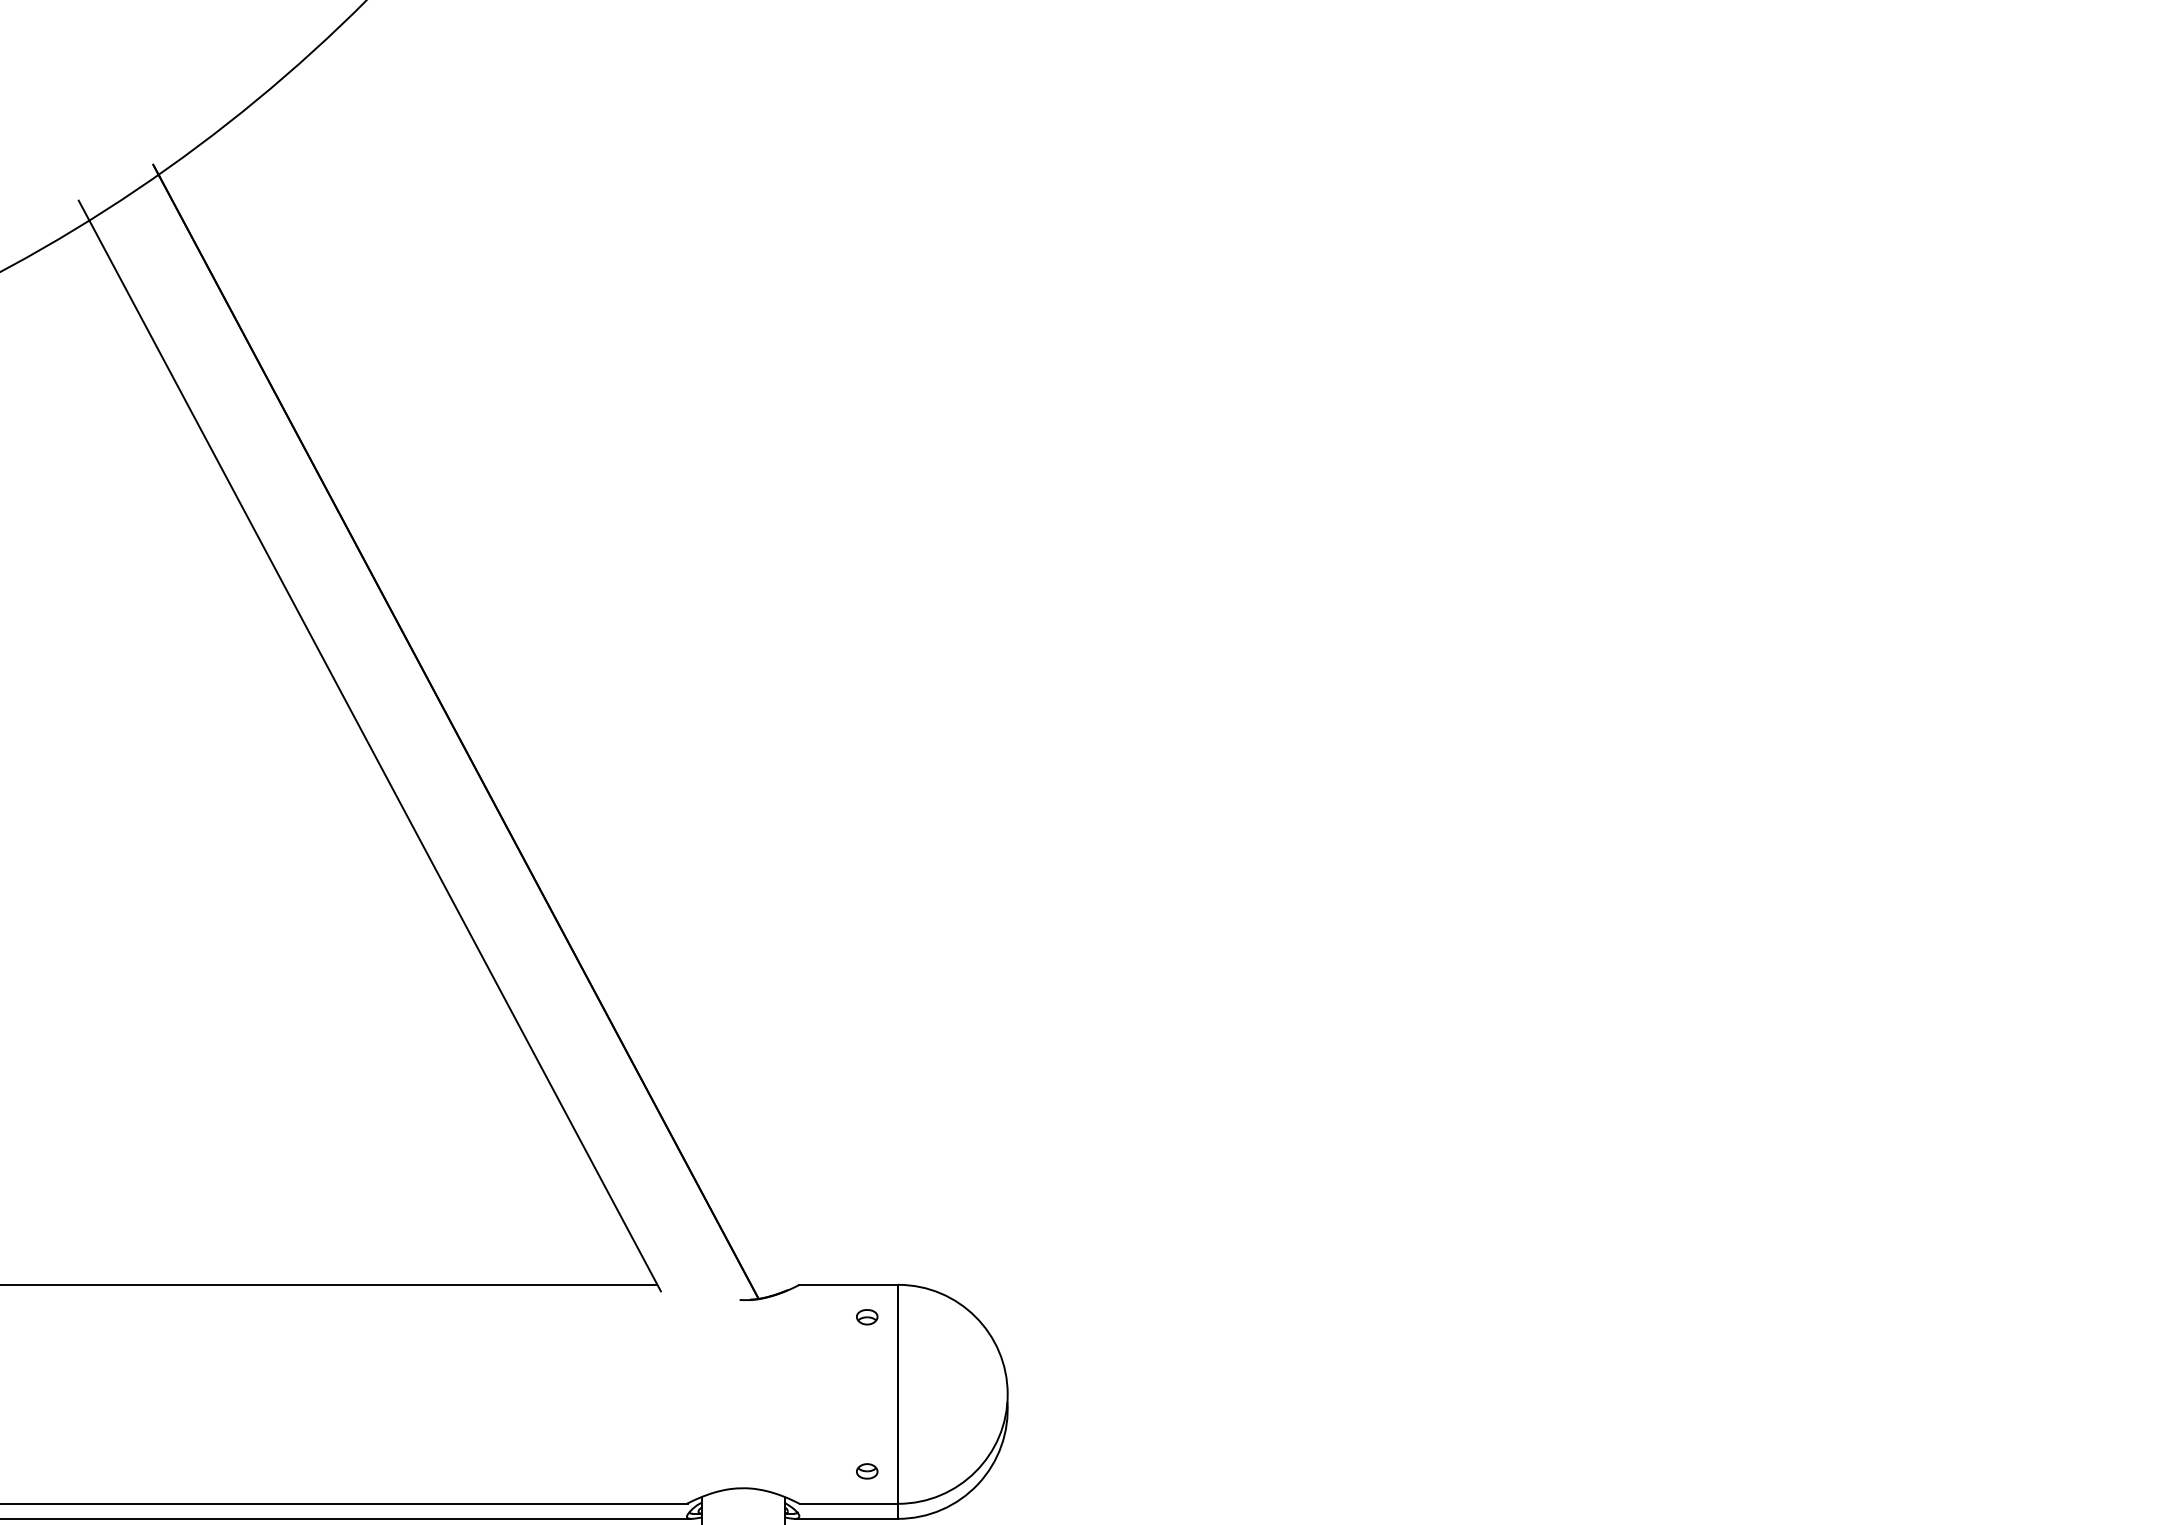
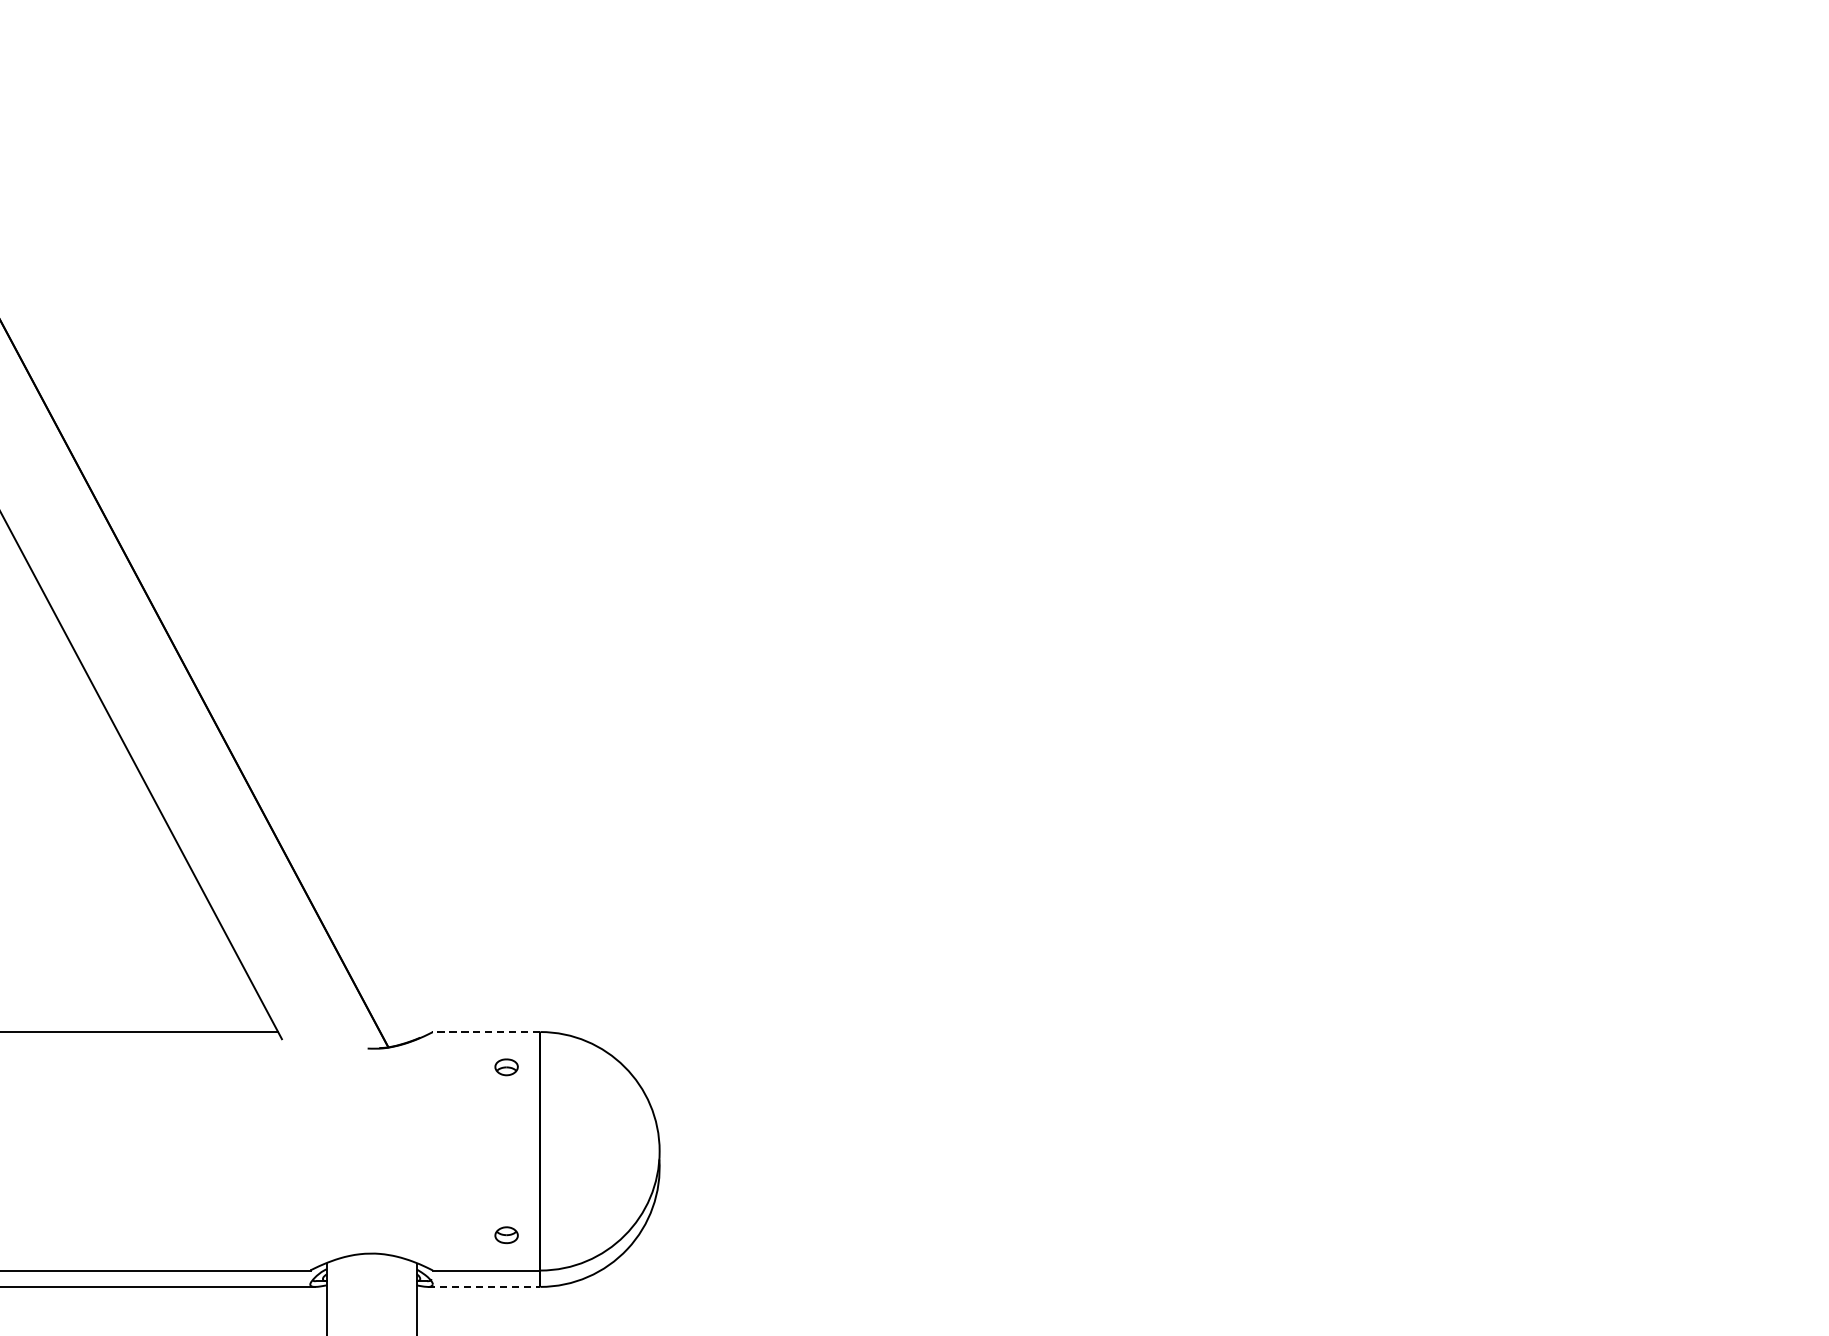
line: (848, 1284) -> (486, 1031), solid -> dashed
line: (846, 1518) -> (484, 1286), solid -> dashed

